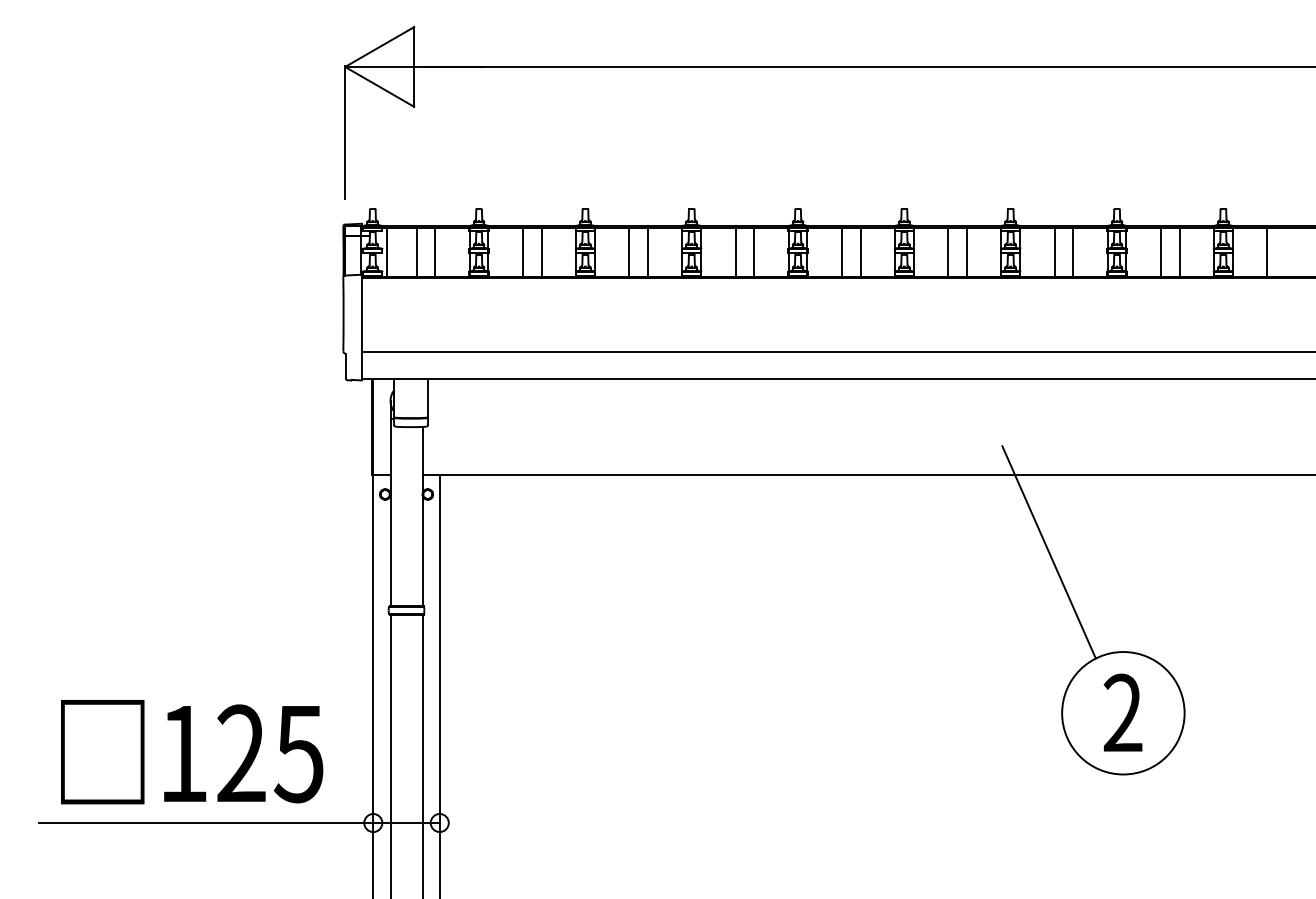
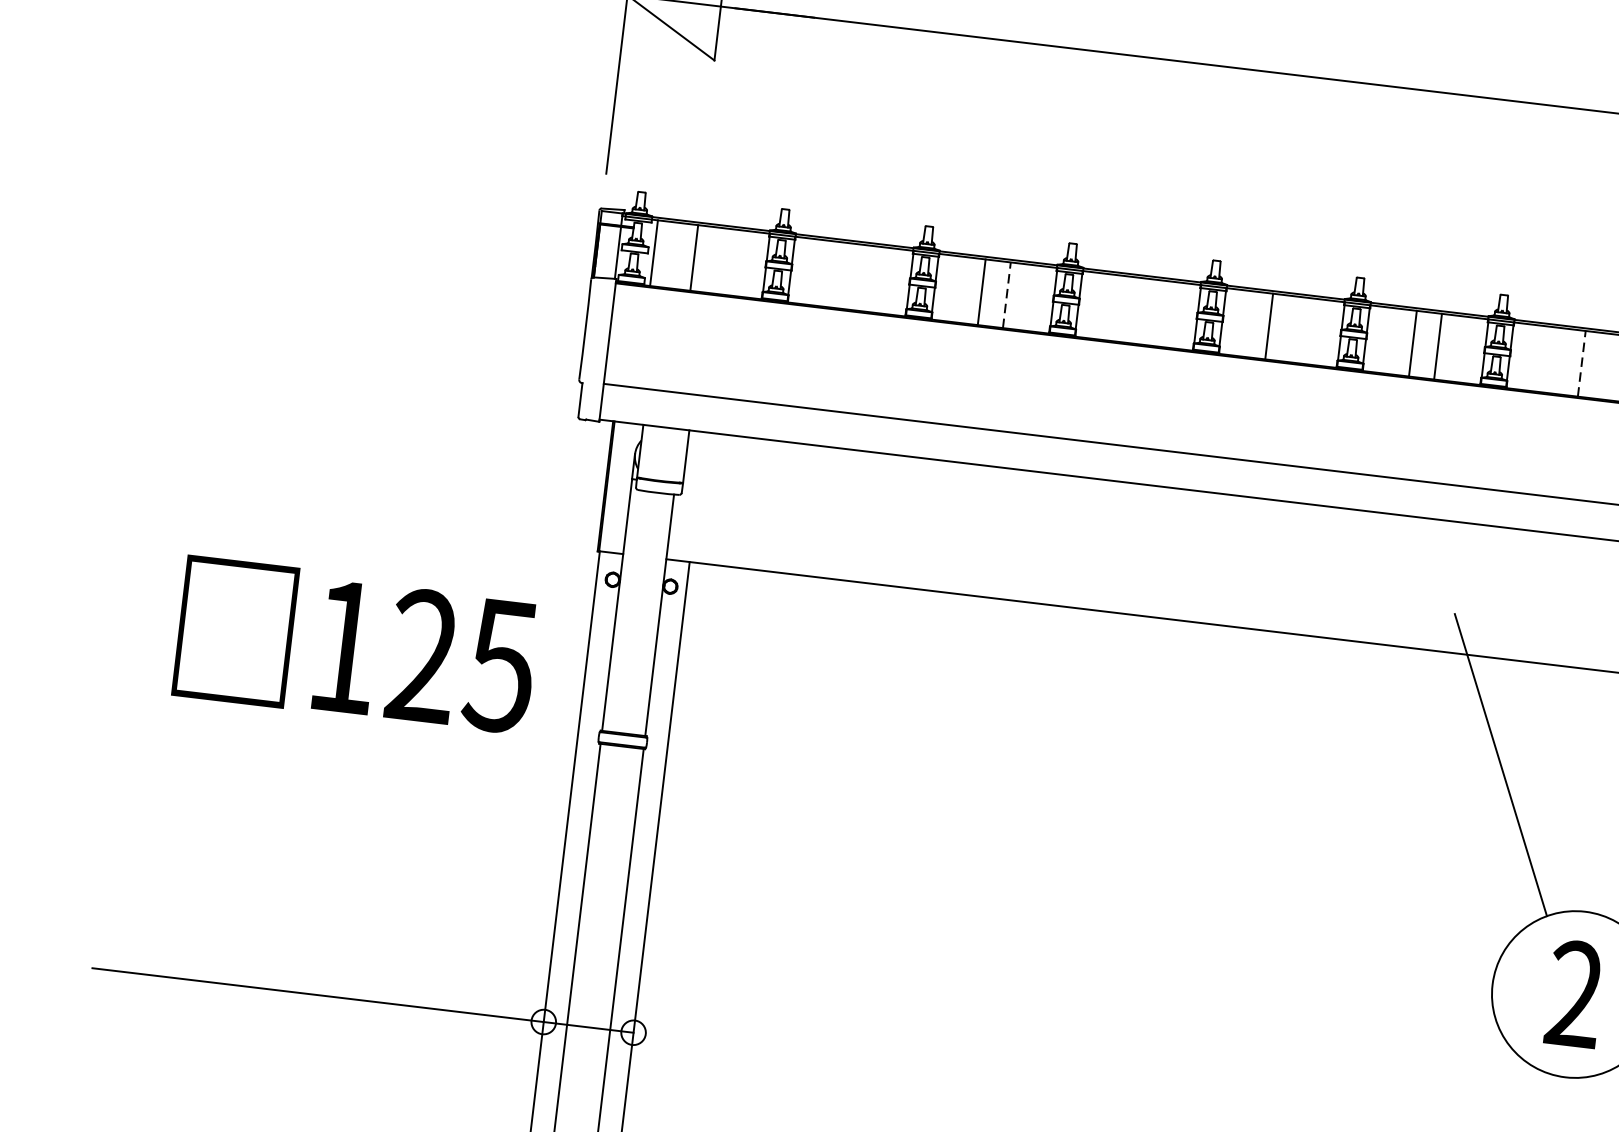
line: (435, 252) -> (719, 260), removed
line: (522, 252) -> (837, 274), removed
line: (541, 252) -> (863, 277), removed
line: (647, 252) -> (1006, 294), solid -> dashed
line: (735, 252) -> (1125, 309), removed
line: (754, 252) -> (1151, 312), removed
line: (860, 252) -> (1294, 329), removed
line: (1054, 252) -> (1556, 360), removed
line: (1073, 252) -> (1582, 363), solid -> dashed
text: (192, 752) -> (357, 646), moved

